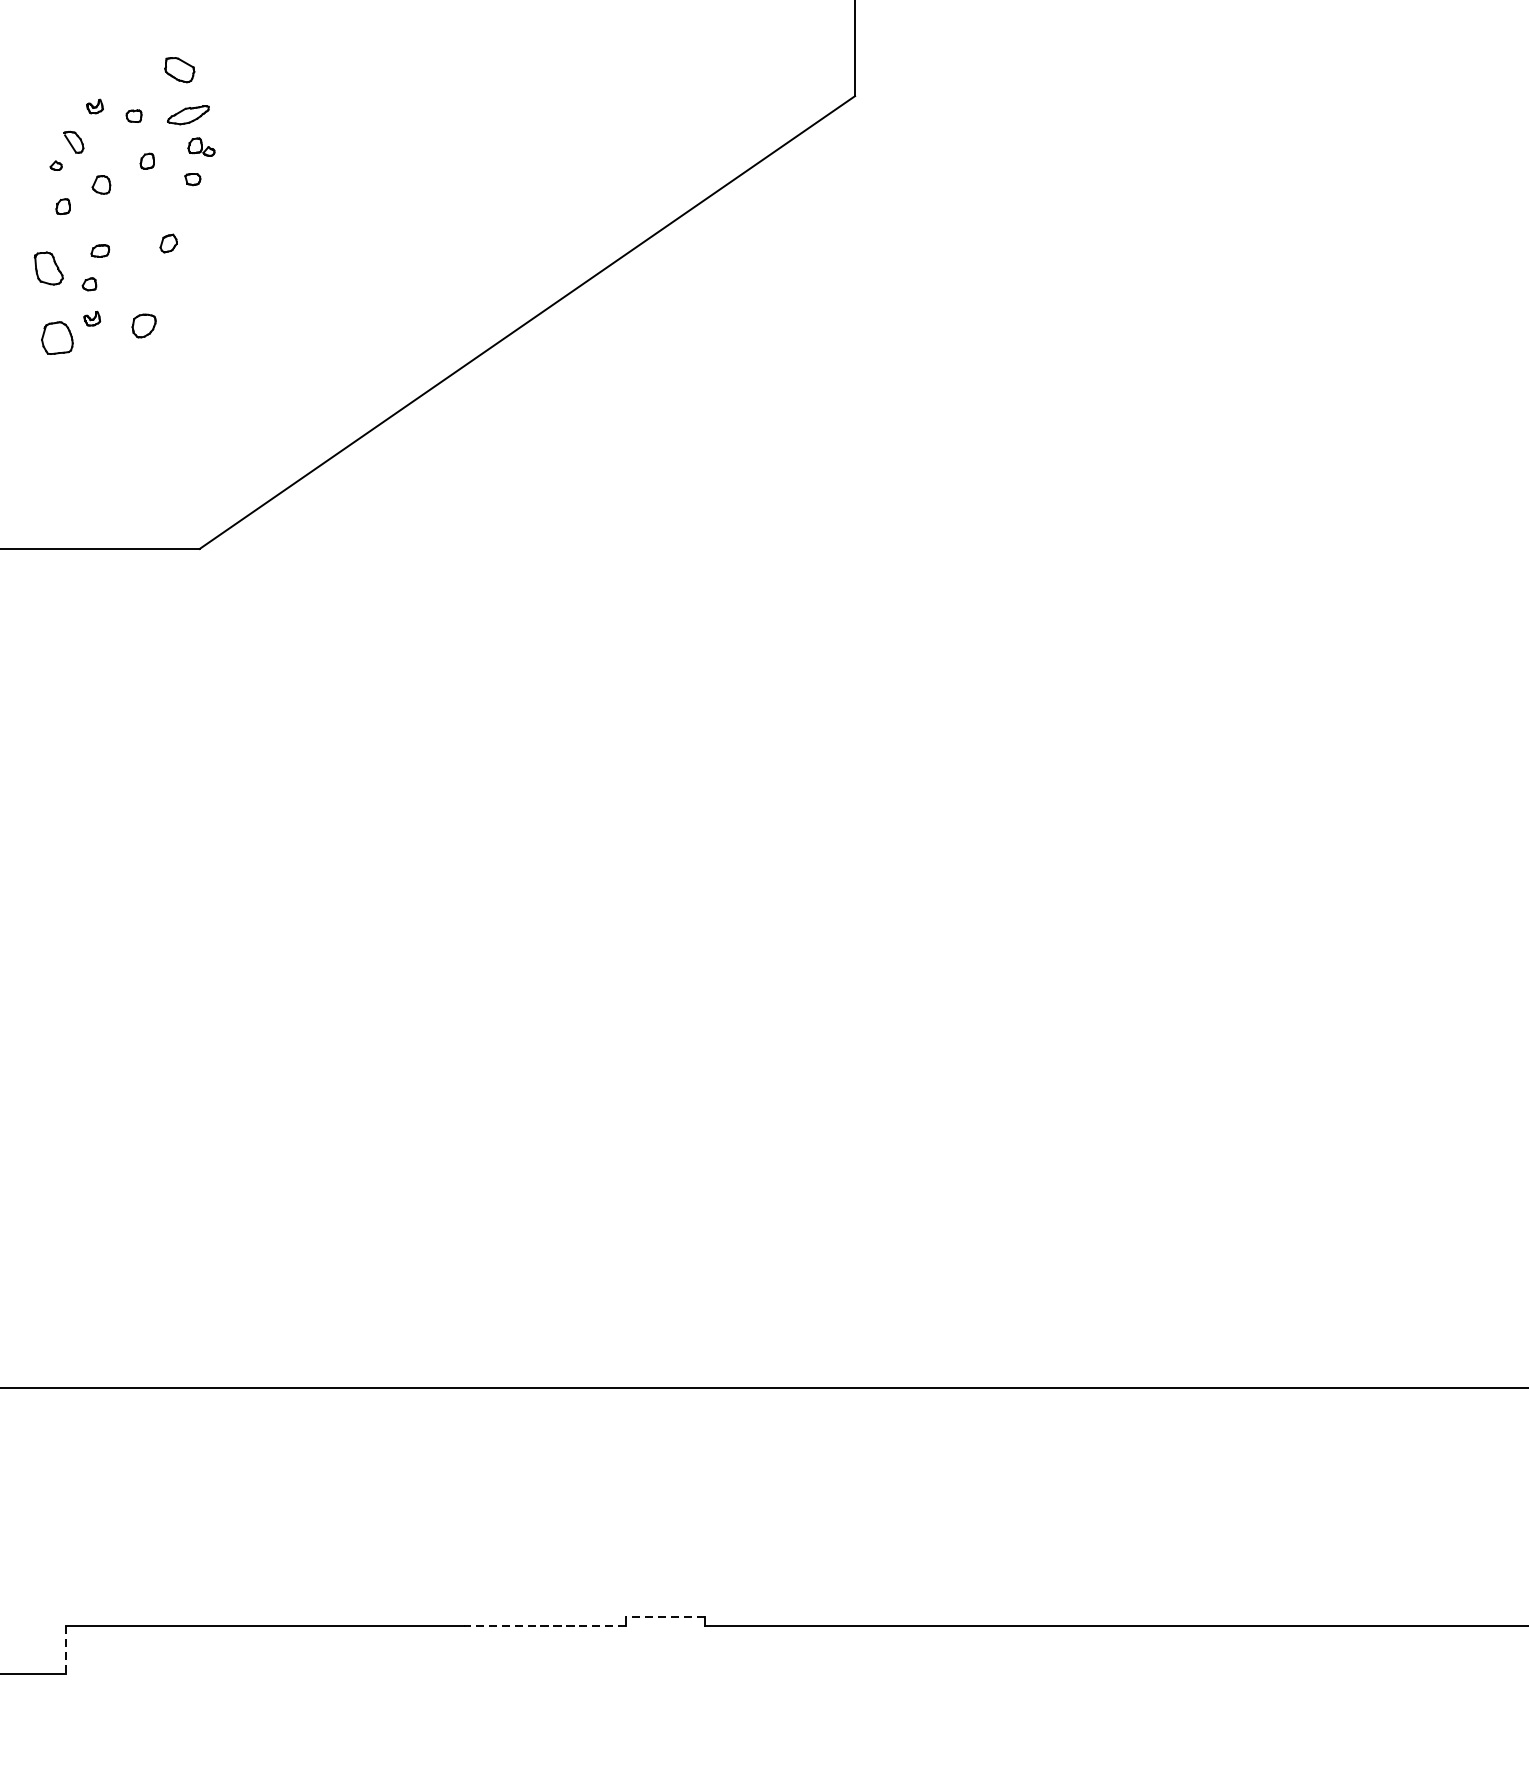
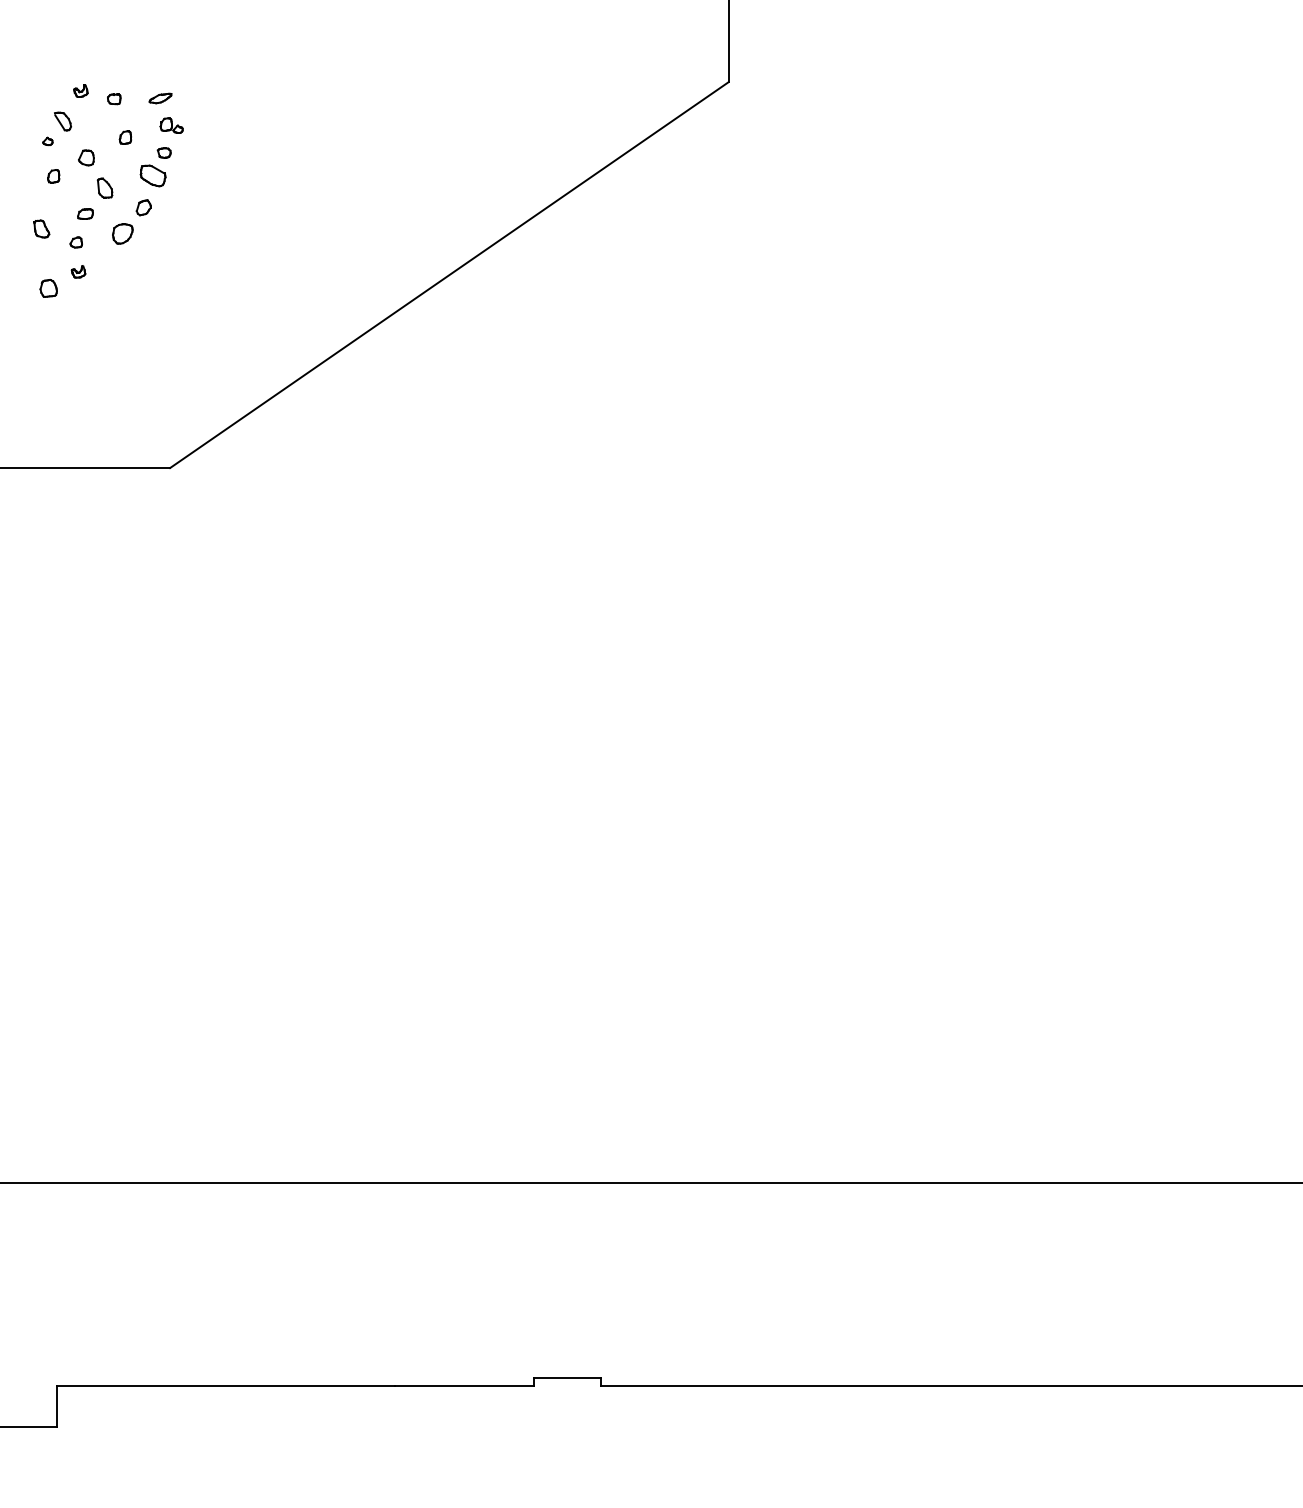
part: (178, 69) -> (152, 175), moved
part: (188, 115) -> (160, 98), size x0.62
part: (122, 219) -> (104, 187), added
part: (48, 267) -> (41, 228), size x0.62
part: (143, 325) -> (122, 233), moved
part: (56, 338) -> (48, 288), size x0.62
line: (665, 1617) -> (567, 1378), dashed -> solid
line: (545, 1626) -> (464, 1386), dashed -> solid
line: (66, 1650) -> (56, 1406), dashed -> solid

